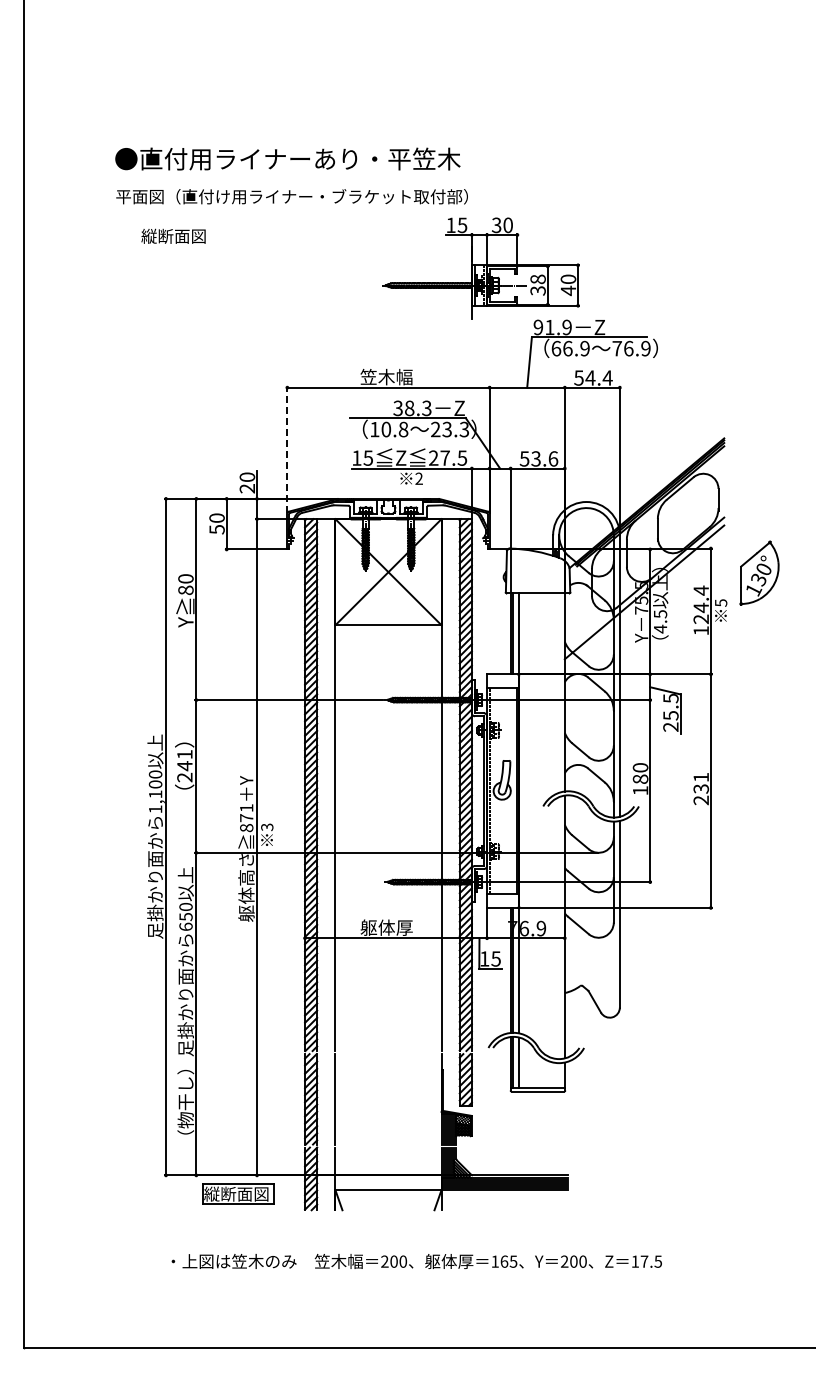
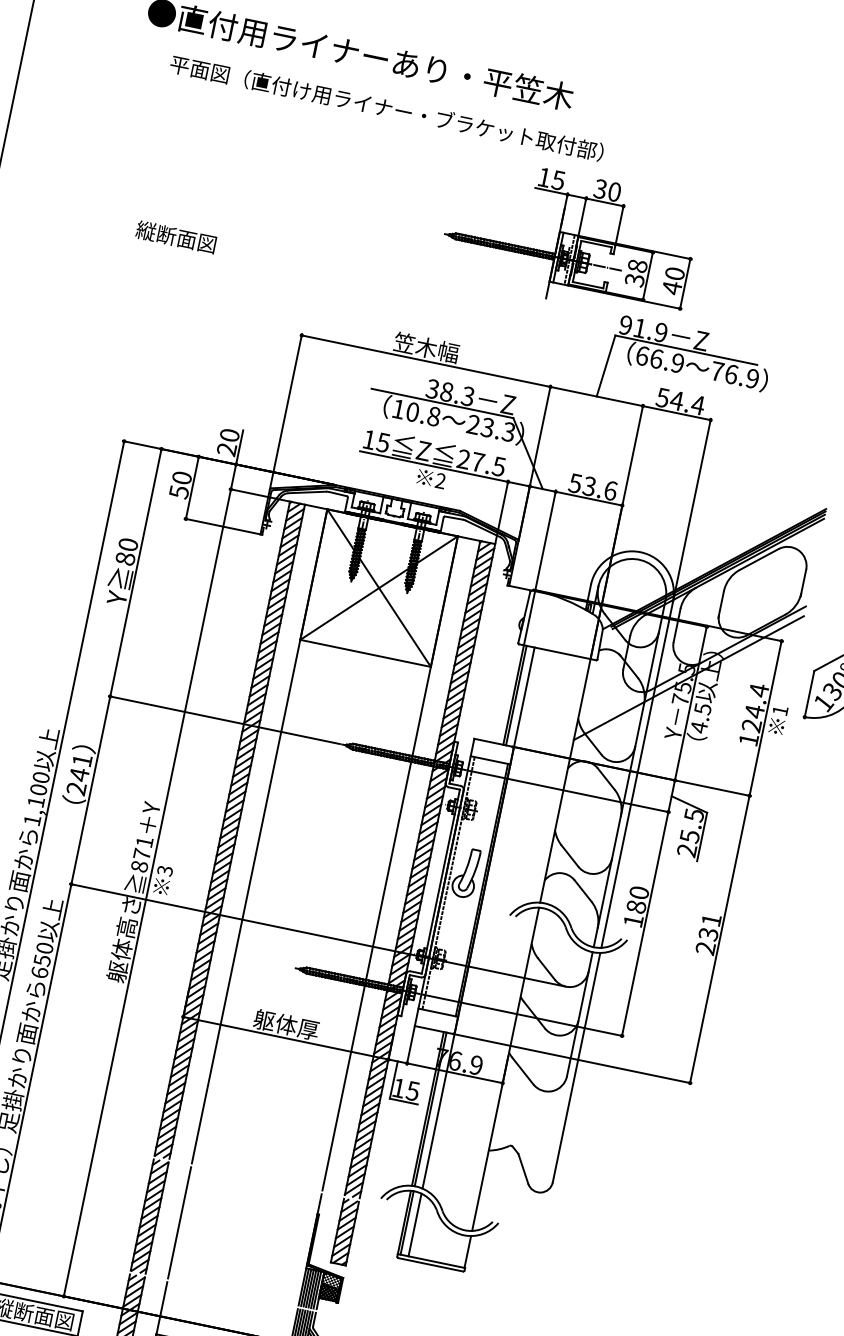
text: (291, 196) -> (386, 107), moved
text: (173, 235) -> (176, 236), moved
line: (287, 449) -> (286, 411), dashed -> solid
text: (721, 602) -> (780, 710), 5 -> 1

